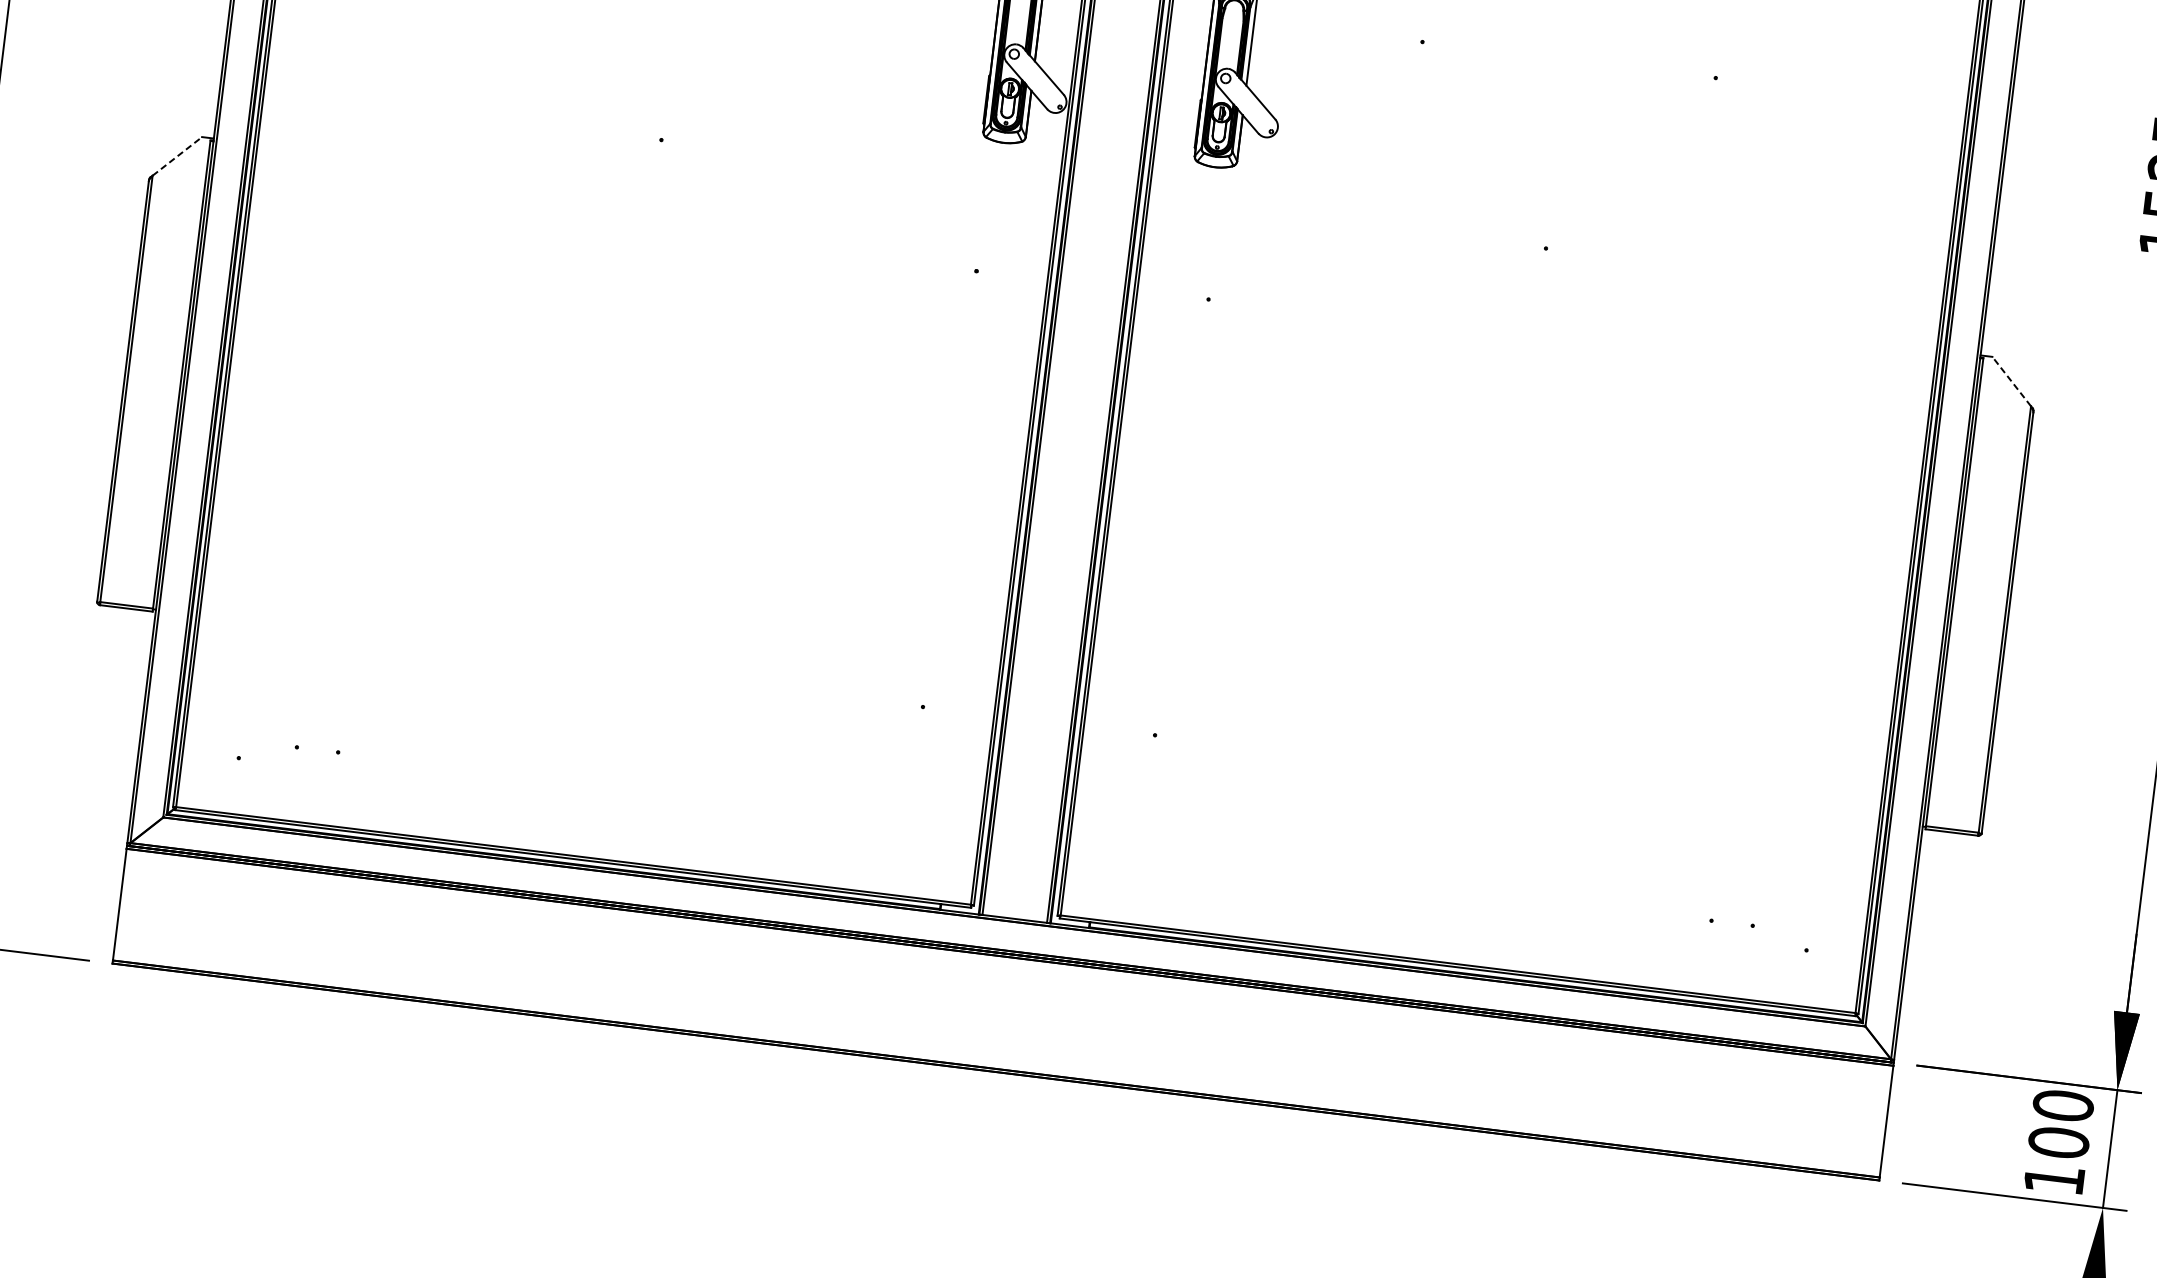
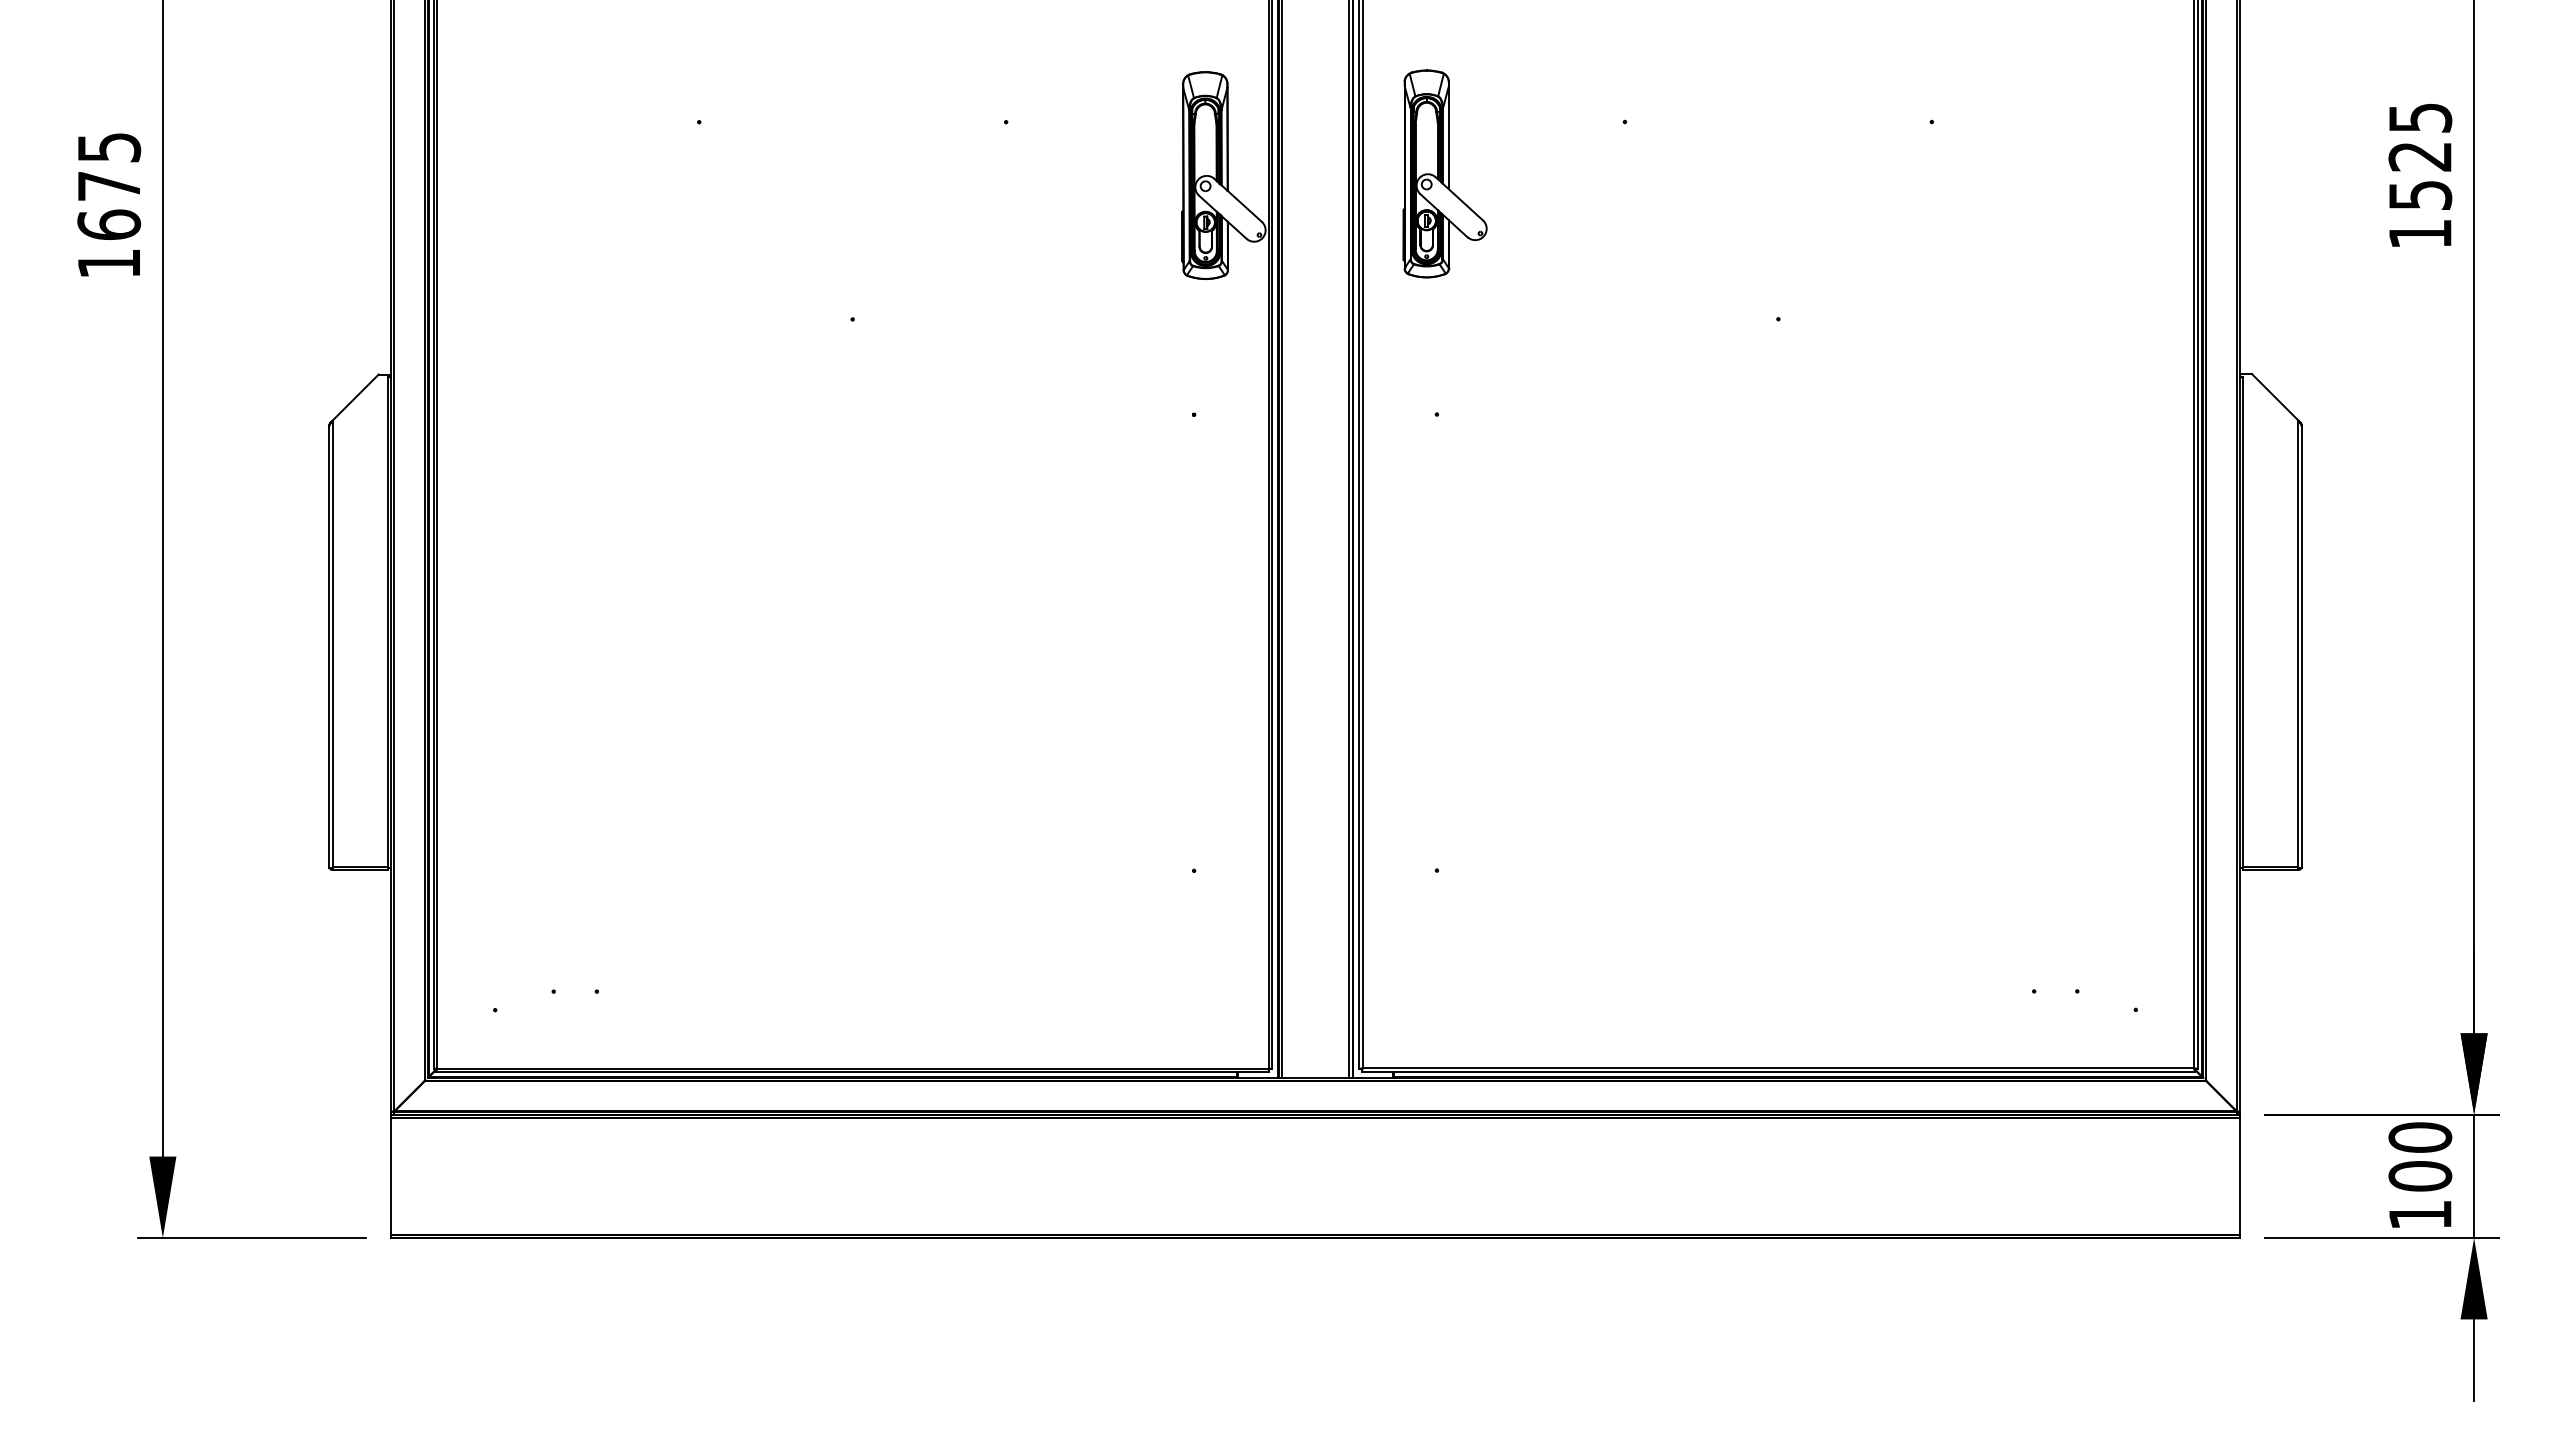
line: (177, 156) -> (355, 397), dashed -> solid
line: (2011, 381) -> (2275, 397), dashed -> solid

